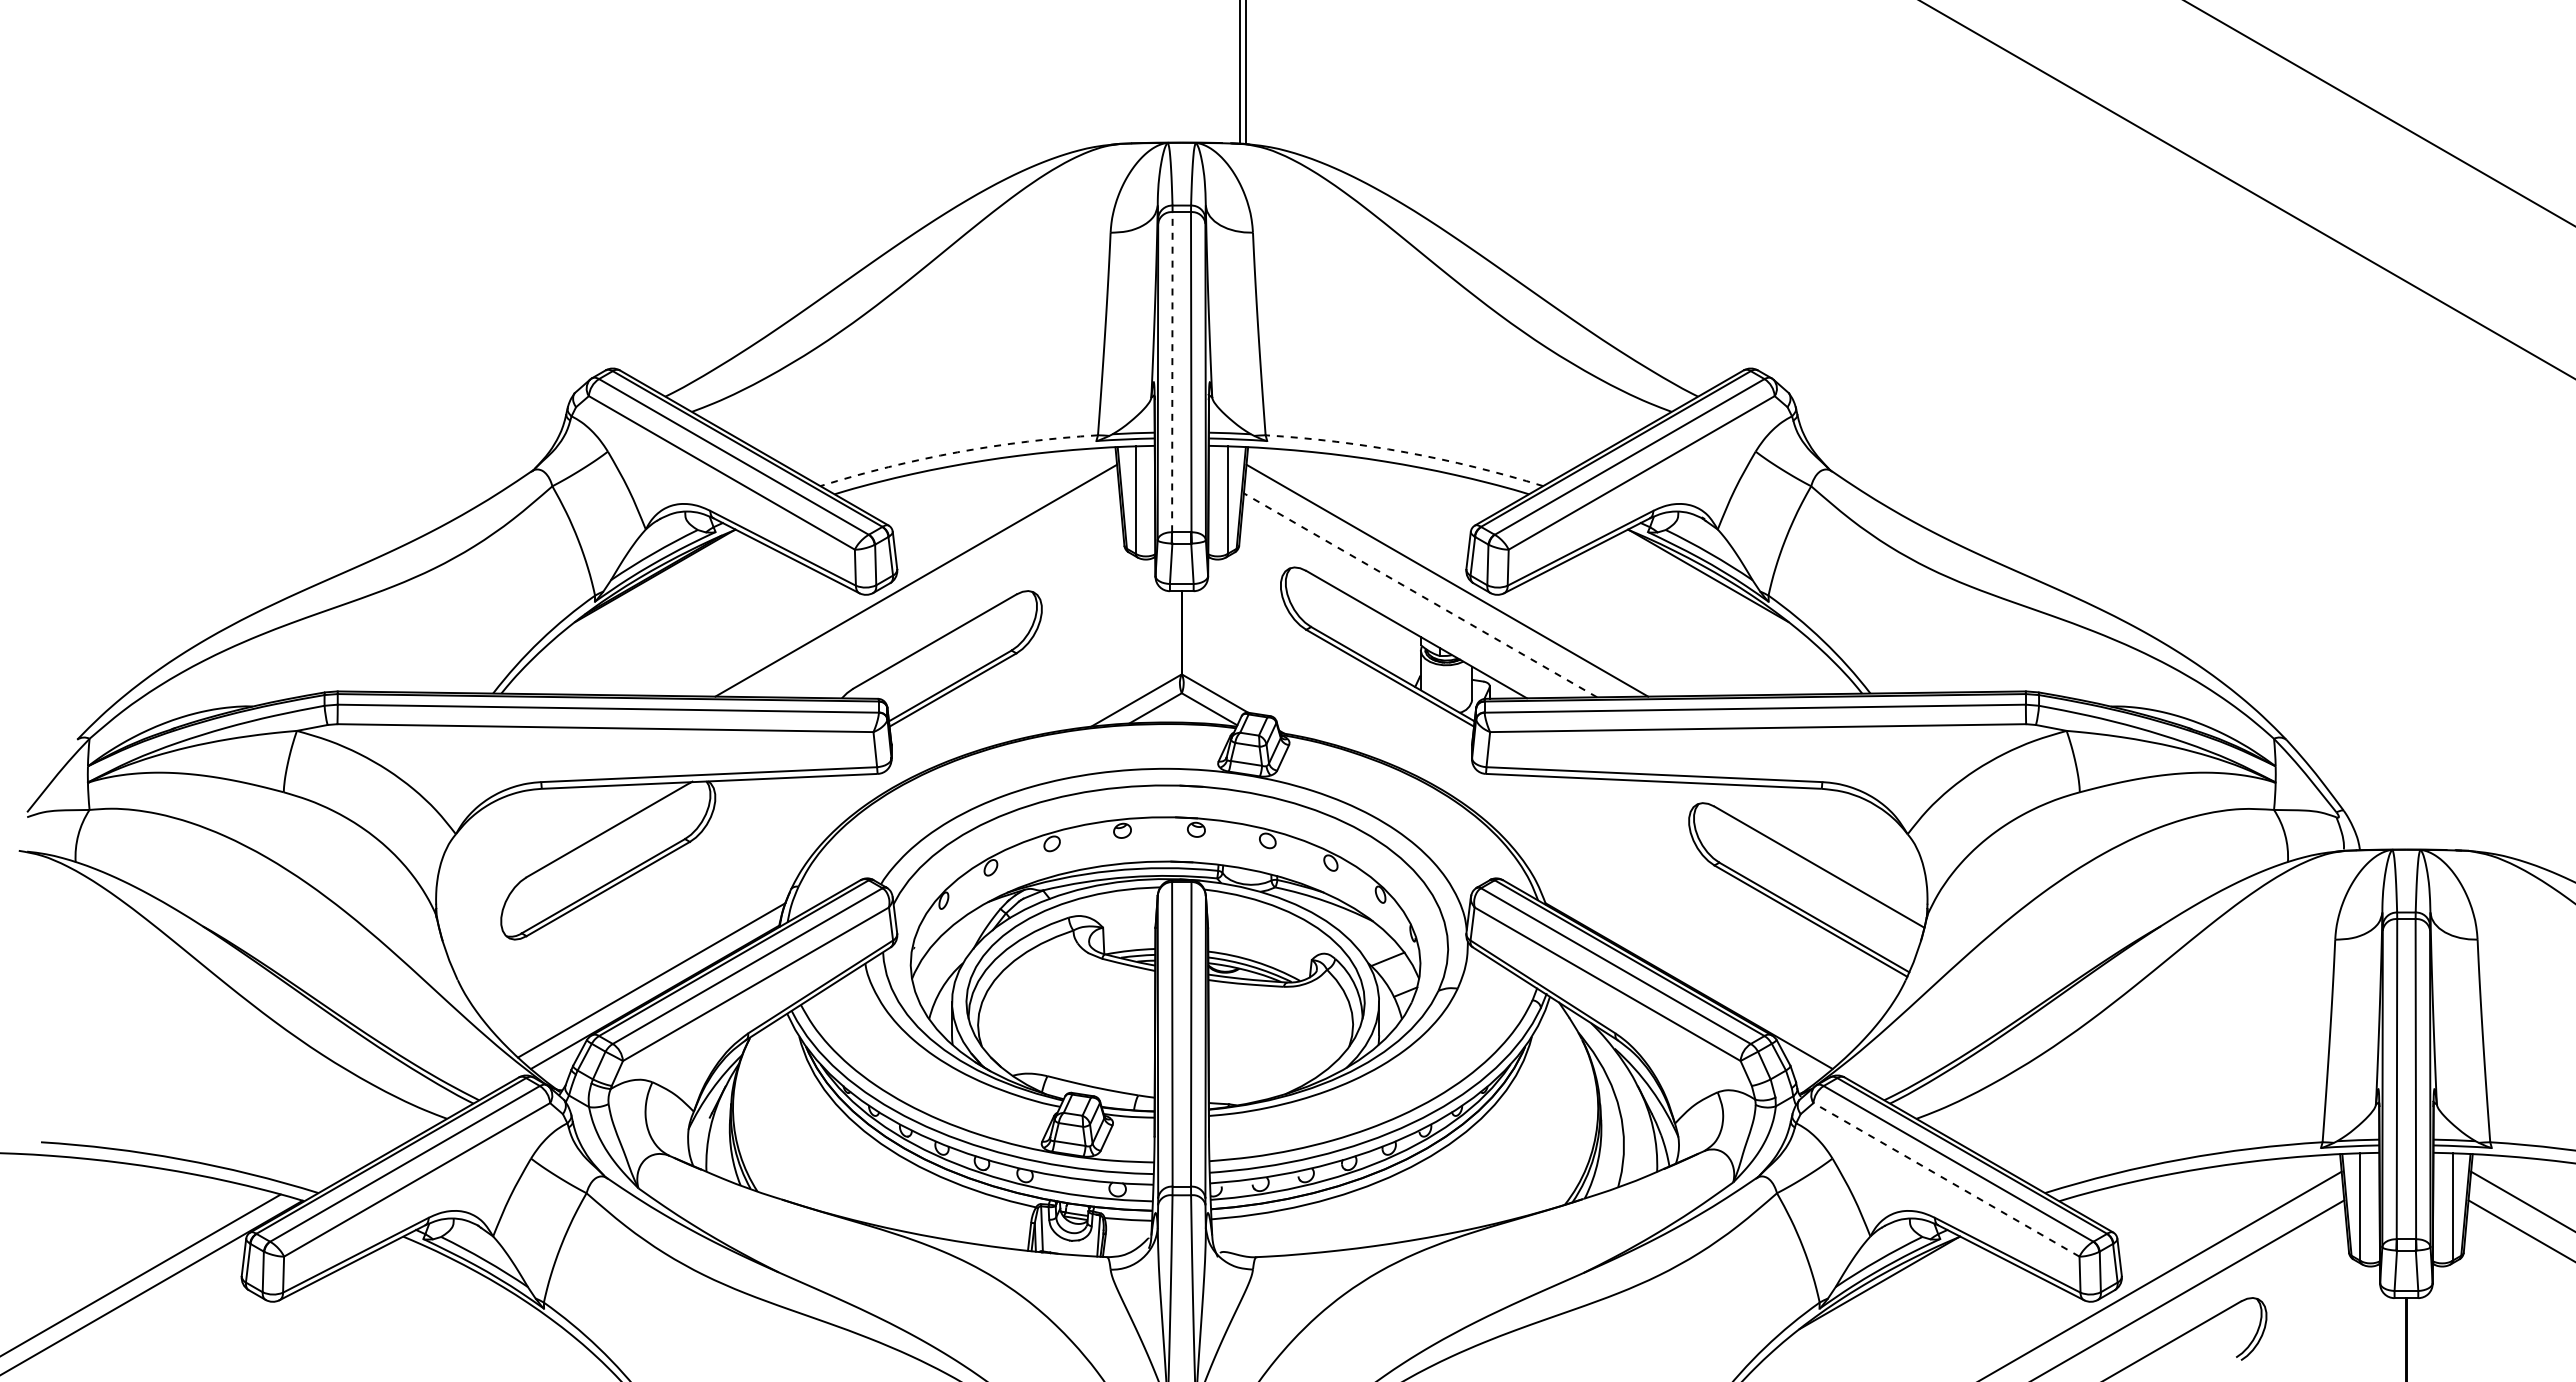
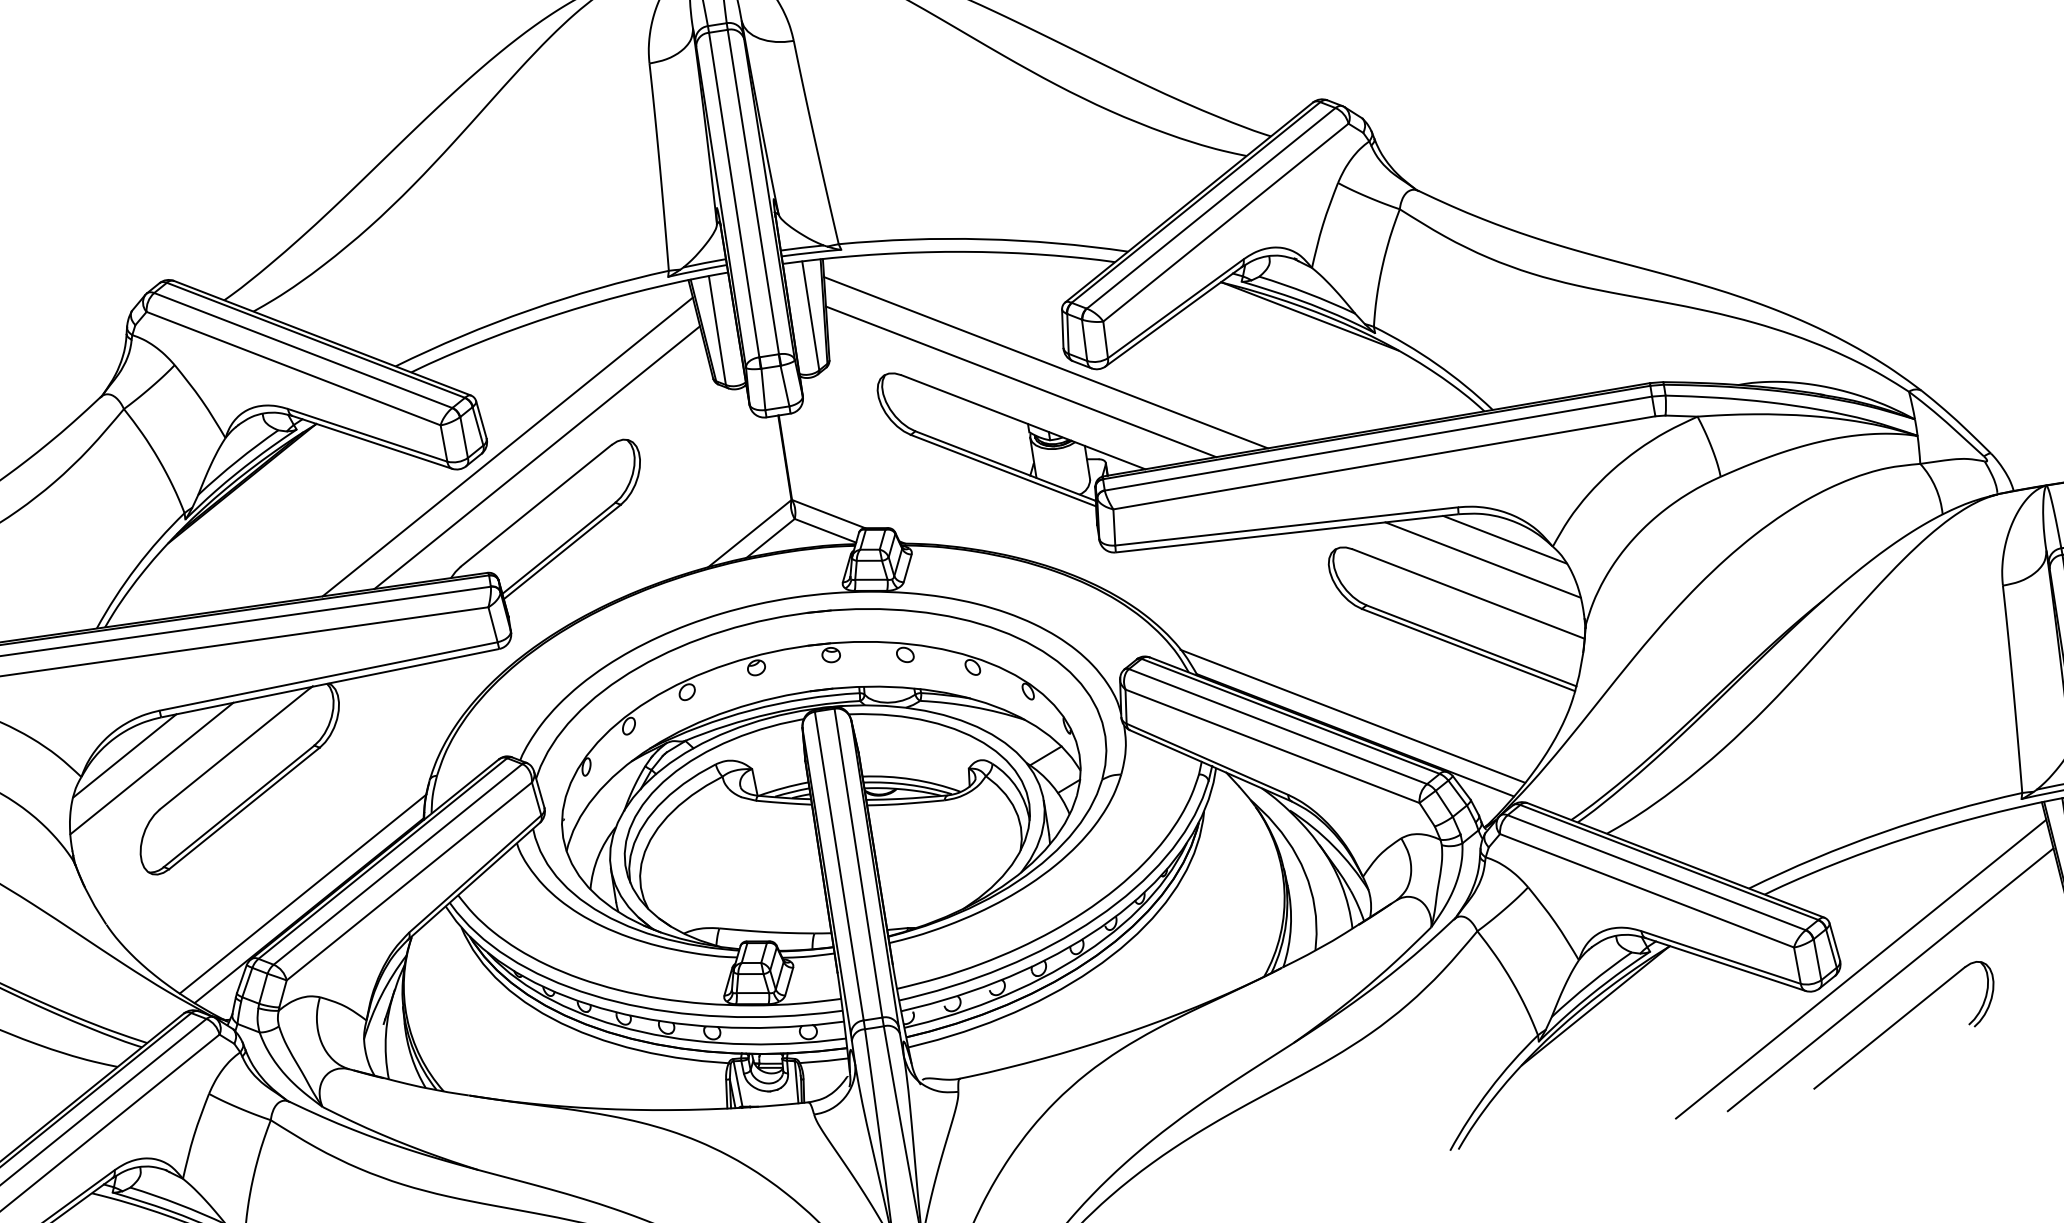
line: (1172, 371) -> (734, 194), dashed -> solid
arc: (957, 452) -> (529, 310), dashed -> solid
arc: (1405, 452) -> (983, 239), dashed -> solid
line: (942, 595) -> (536, 457), added
line: (1420, 595) -> (1021, 381), dashed -> solid
line: (500, 820) -> (124, 756), added
line: (1862, 820) -> (1504, 539), added
line: (524, 836) -> (151, 768), added
line: (1838, 836) -> (1483, 559), added
line: (1689, 967) -> (1352, 716), added
line: (1946, 1179) -> (1646, 890), dashed -> solid

